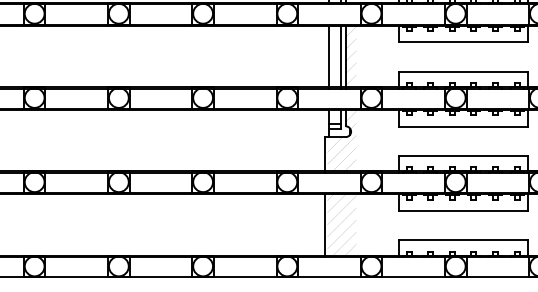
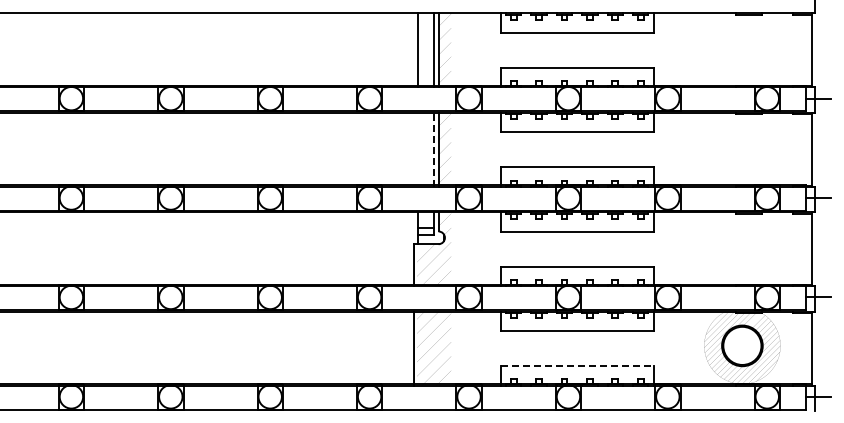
line: (328, 56) -> (418, 149), removed
line: (341, 56) -> (433, 149), solid -> dashed
line: (463, 240) -> (577, 366), solid -> dashed

